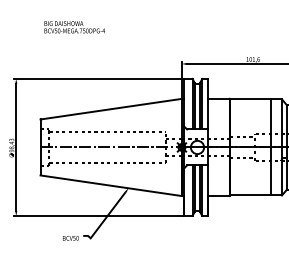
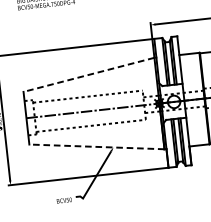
line: (110, 109) -> (88, 75), solid -> dashed
line: (110, 185) -> (96, 146), solid -> dashed

